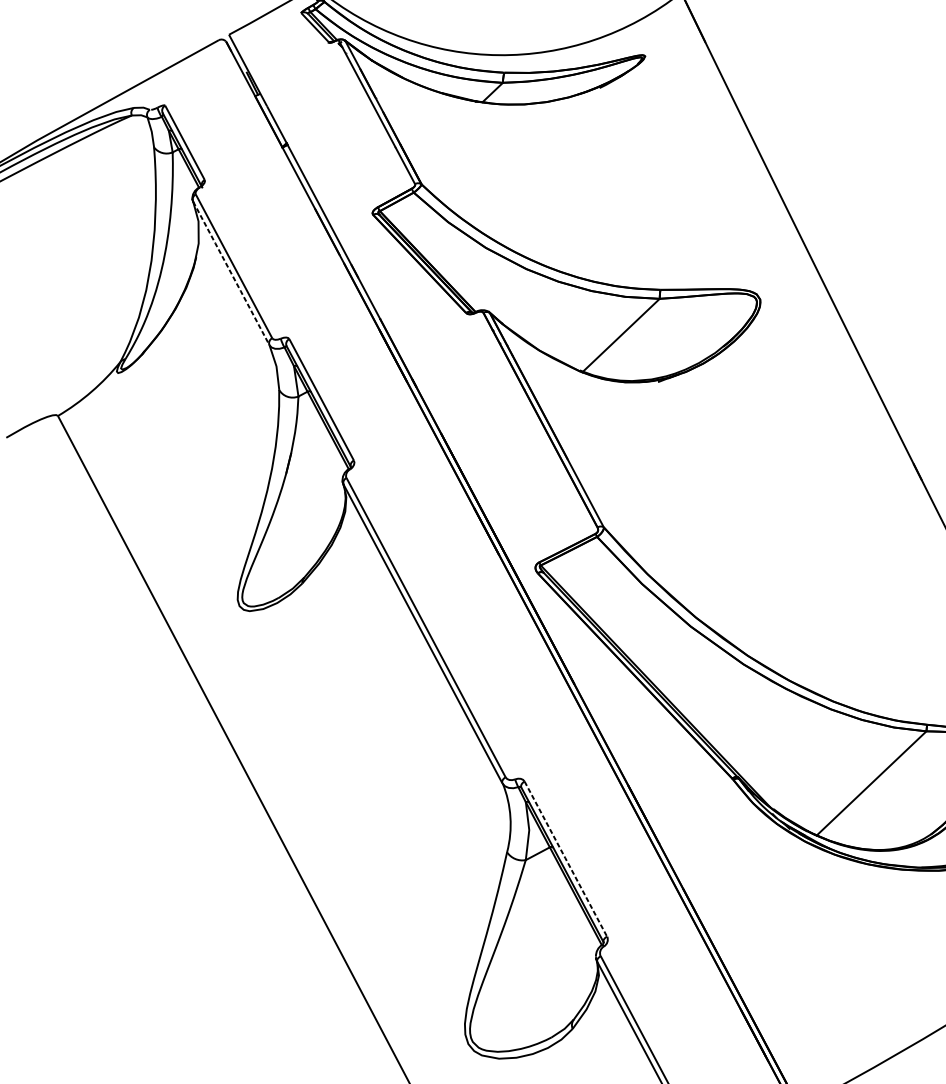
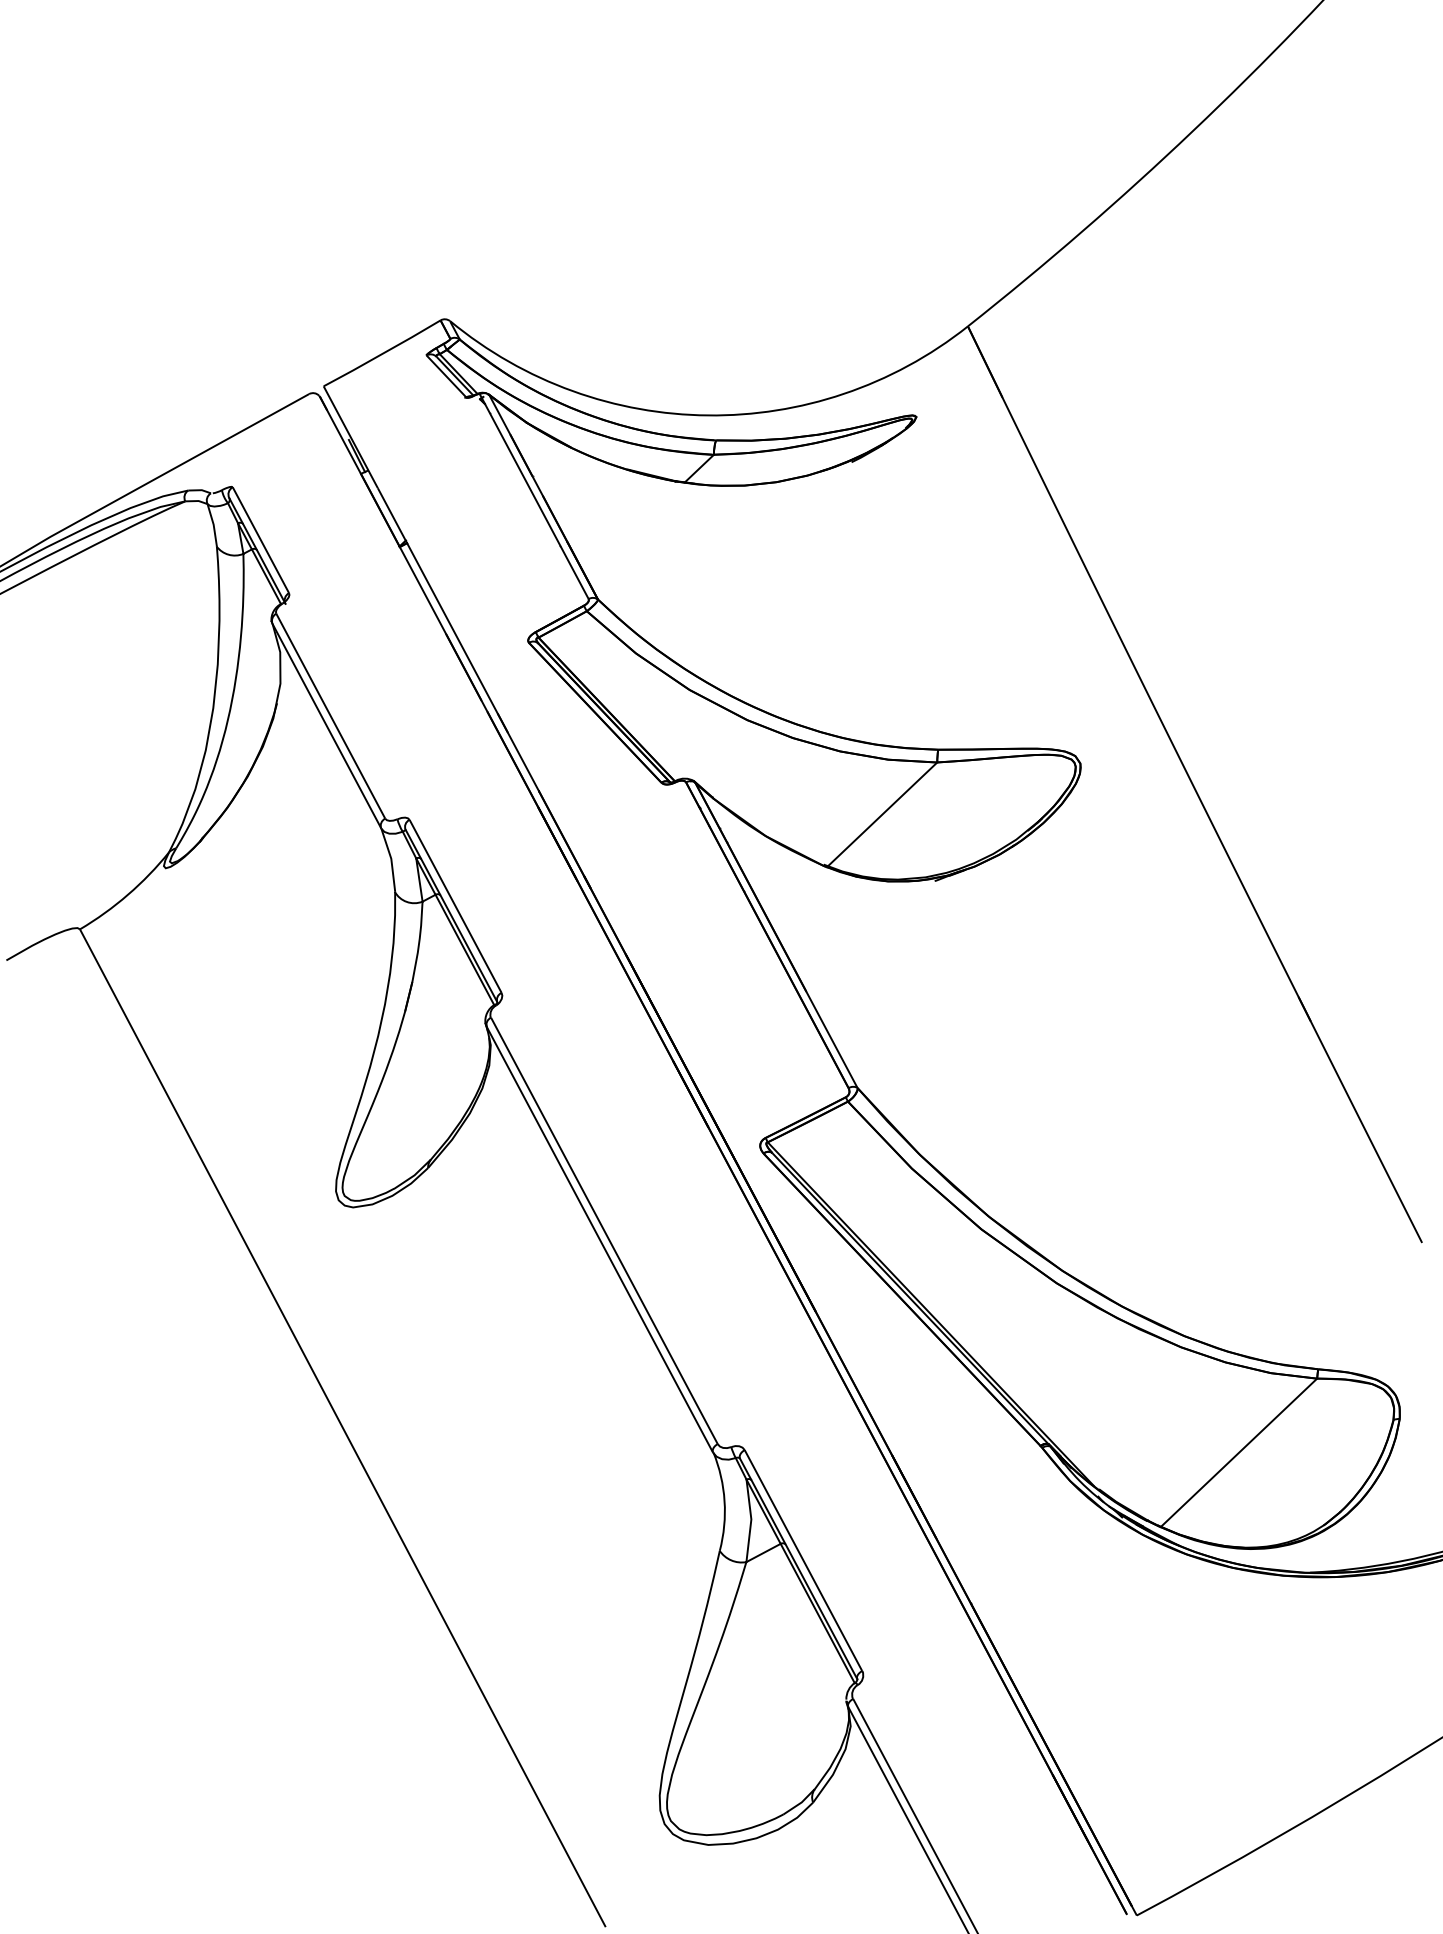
line: (231, 273) -> (326, 726), dashed -> solid
line: (565, 858) -> (803, 1559), dashed -> solid

